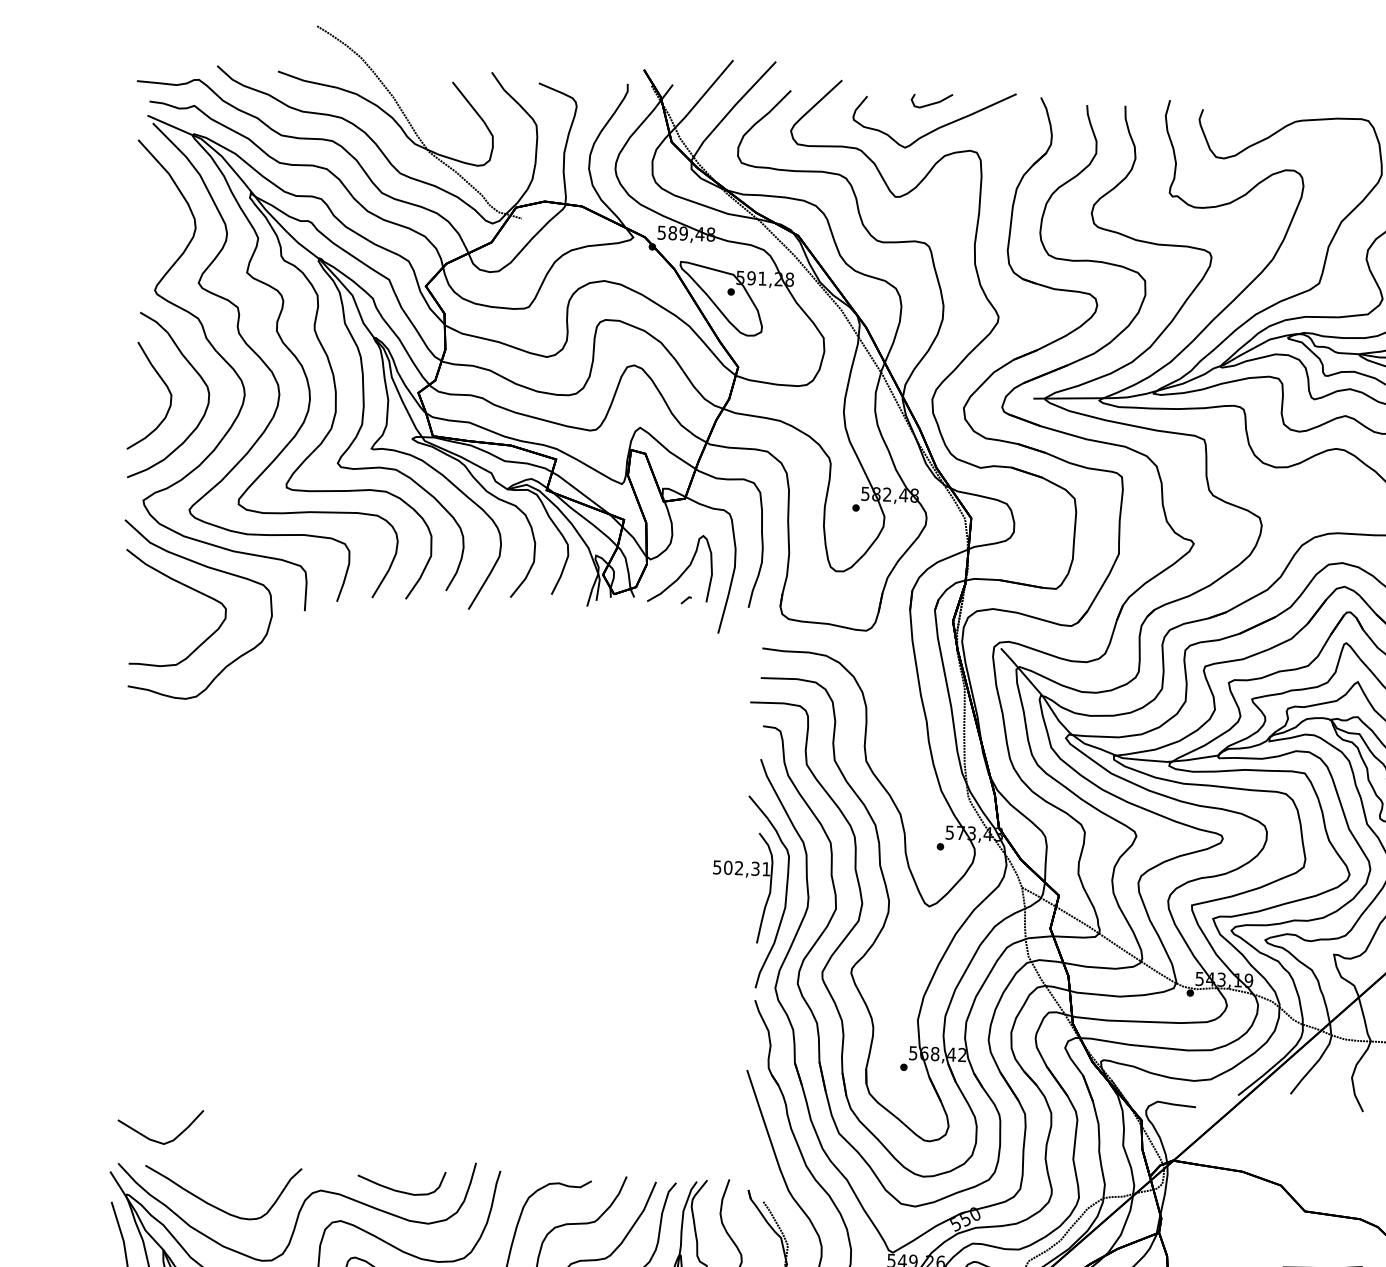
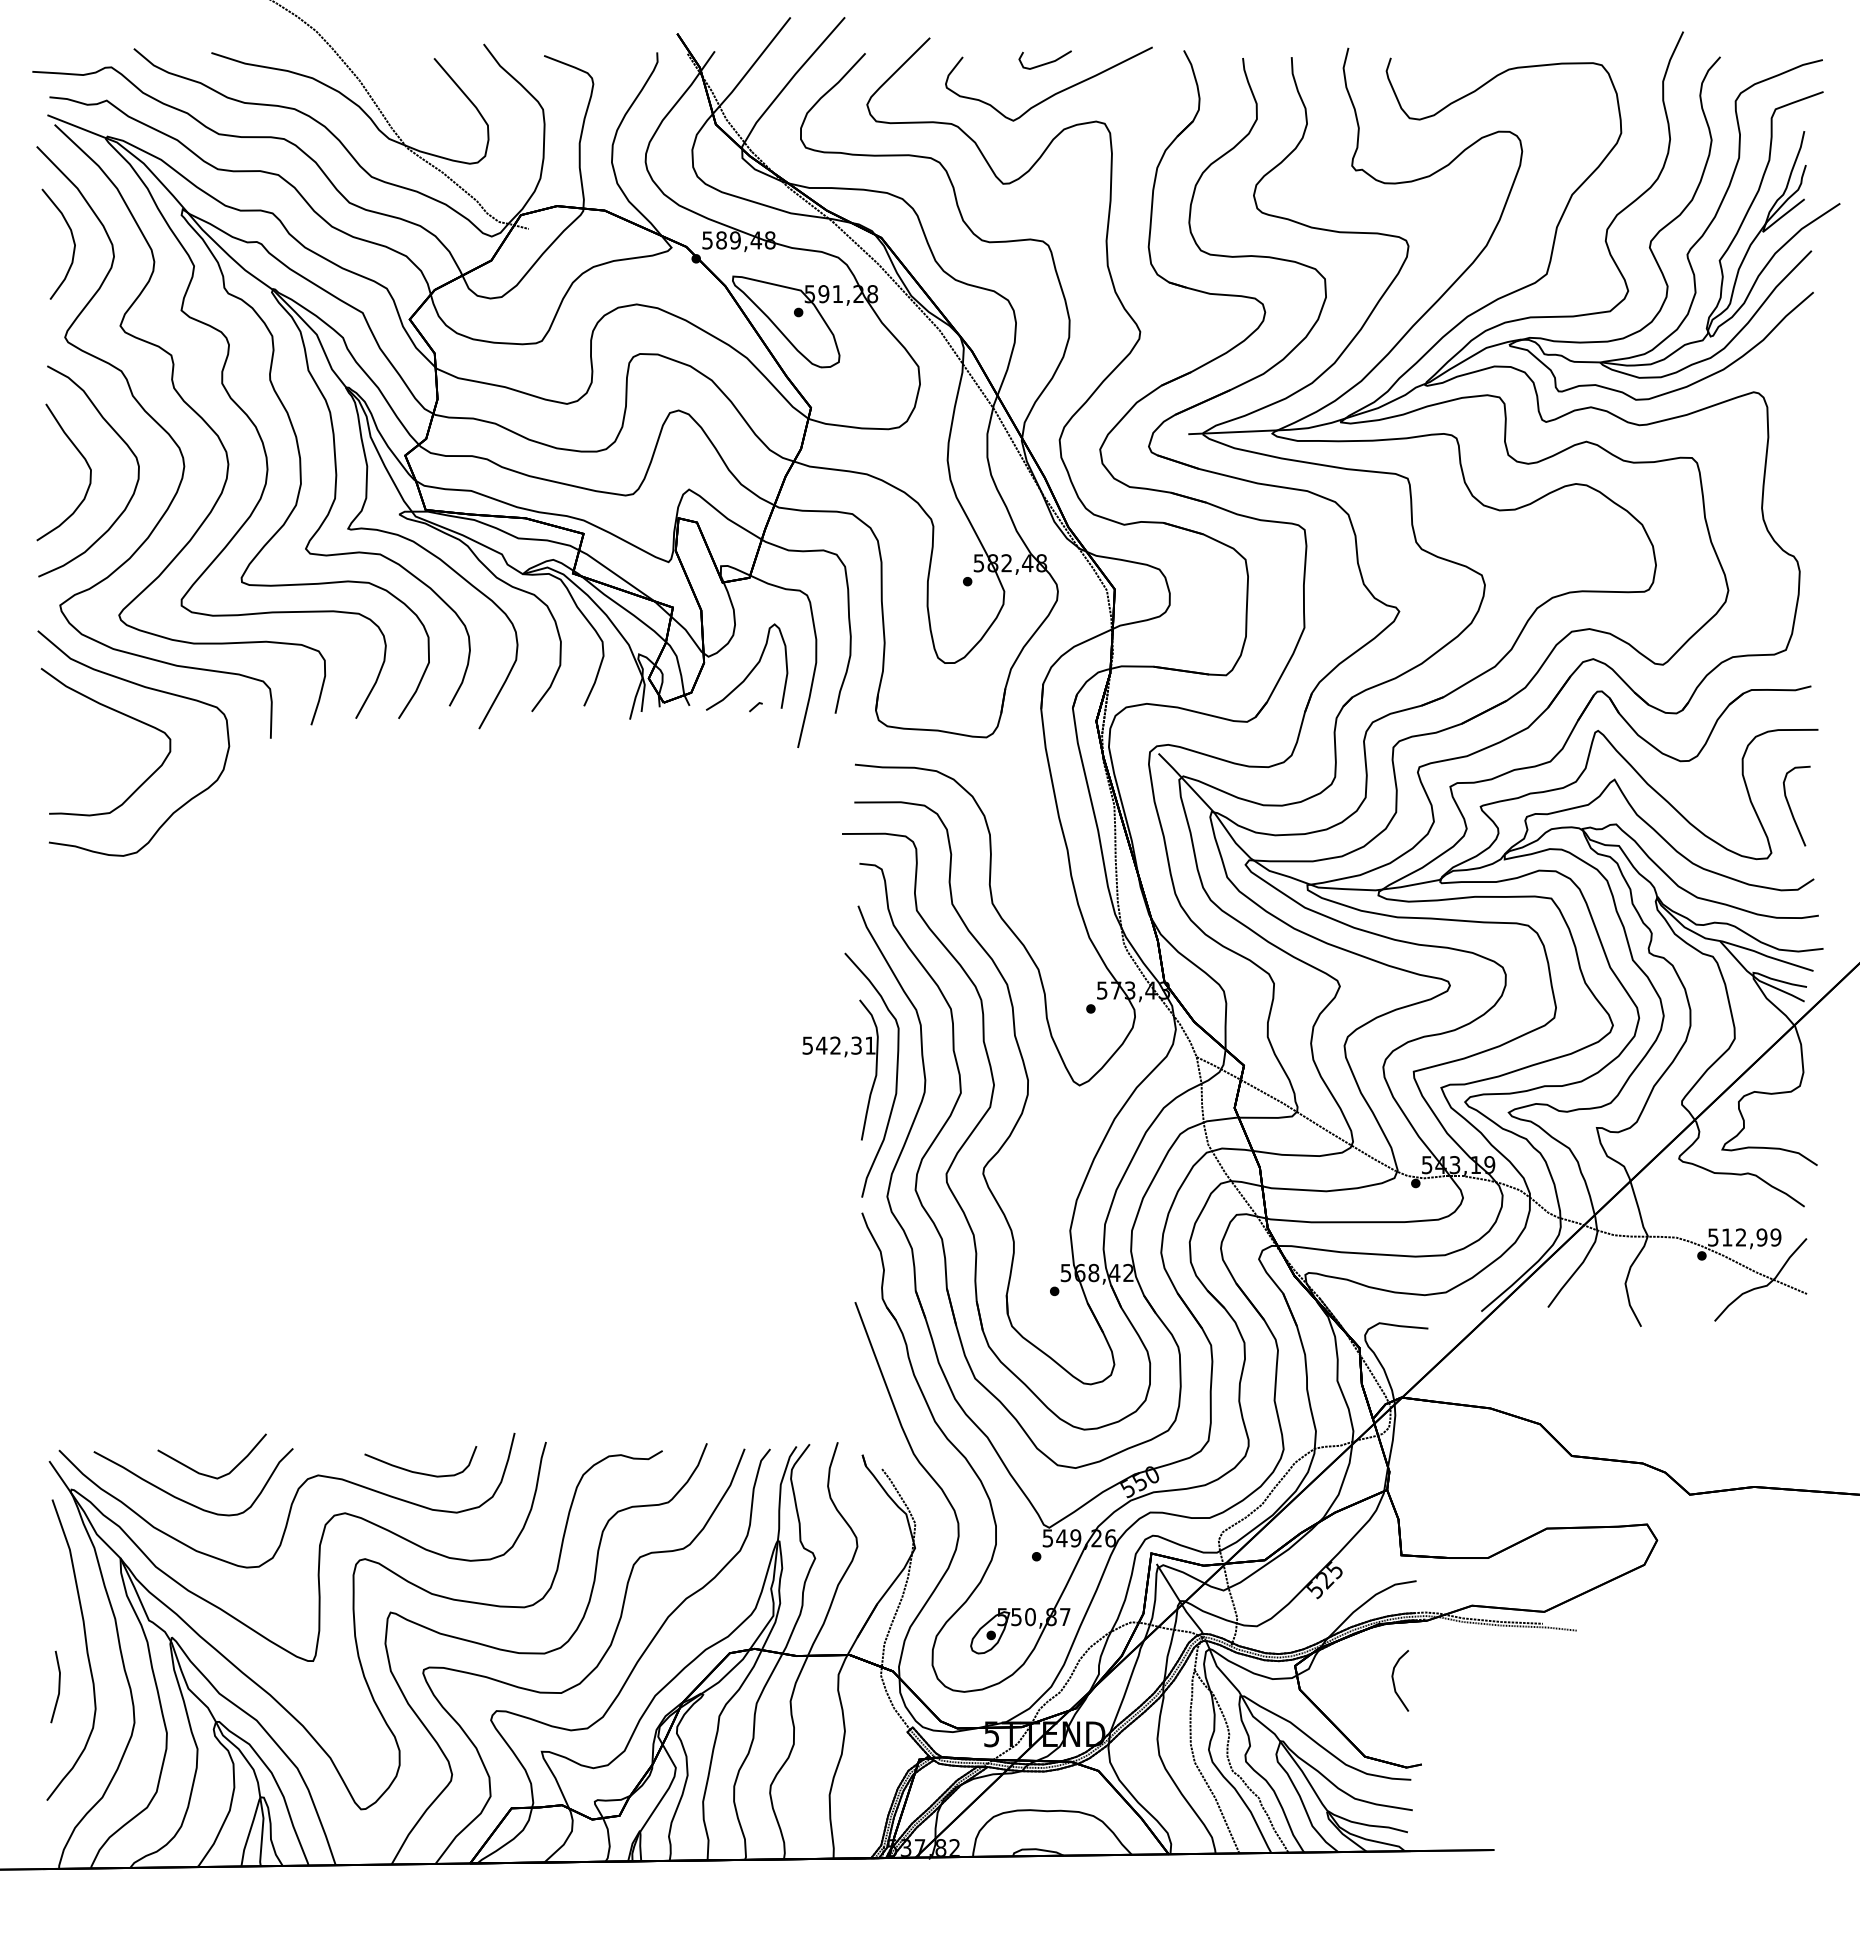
curve: (163, 214) -> (72, 240), added
text: (728, 867) -> (821, 1045), 502,31 -> 542,31
part: (156, 1140) -> (207, 1474), moved

